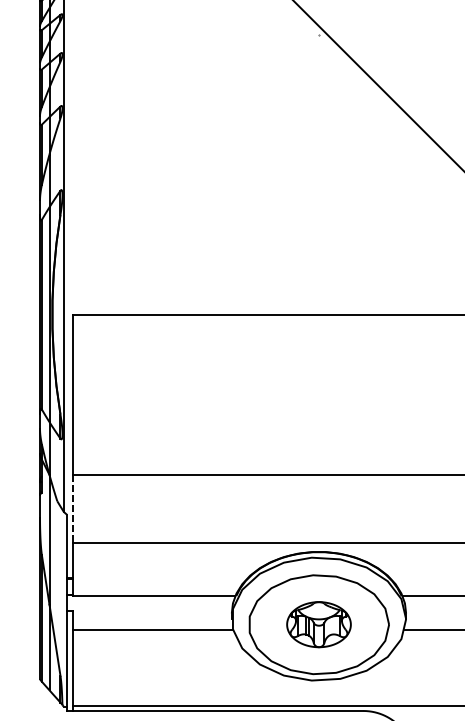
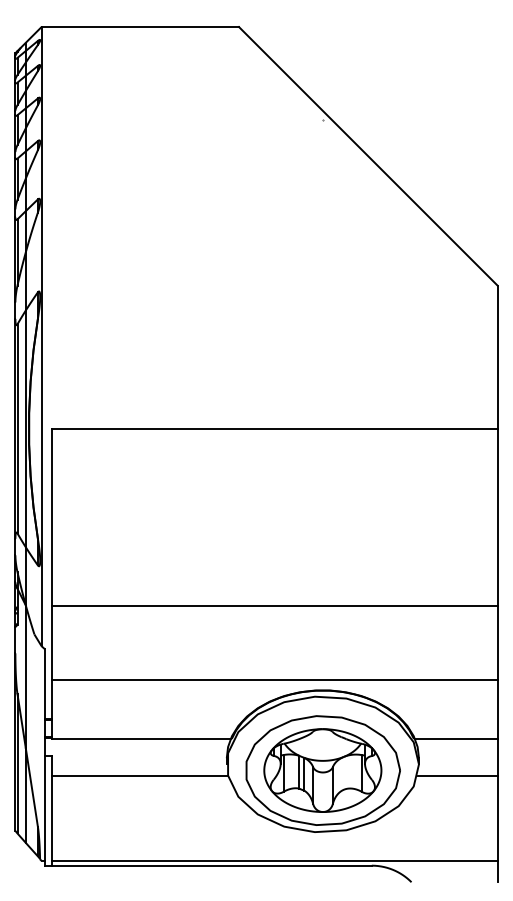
line: (73, 509) -> (52, 643), dashed -> solid
part: (318, 624) -> (322, 770), size x1.67

